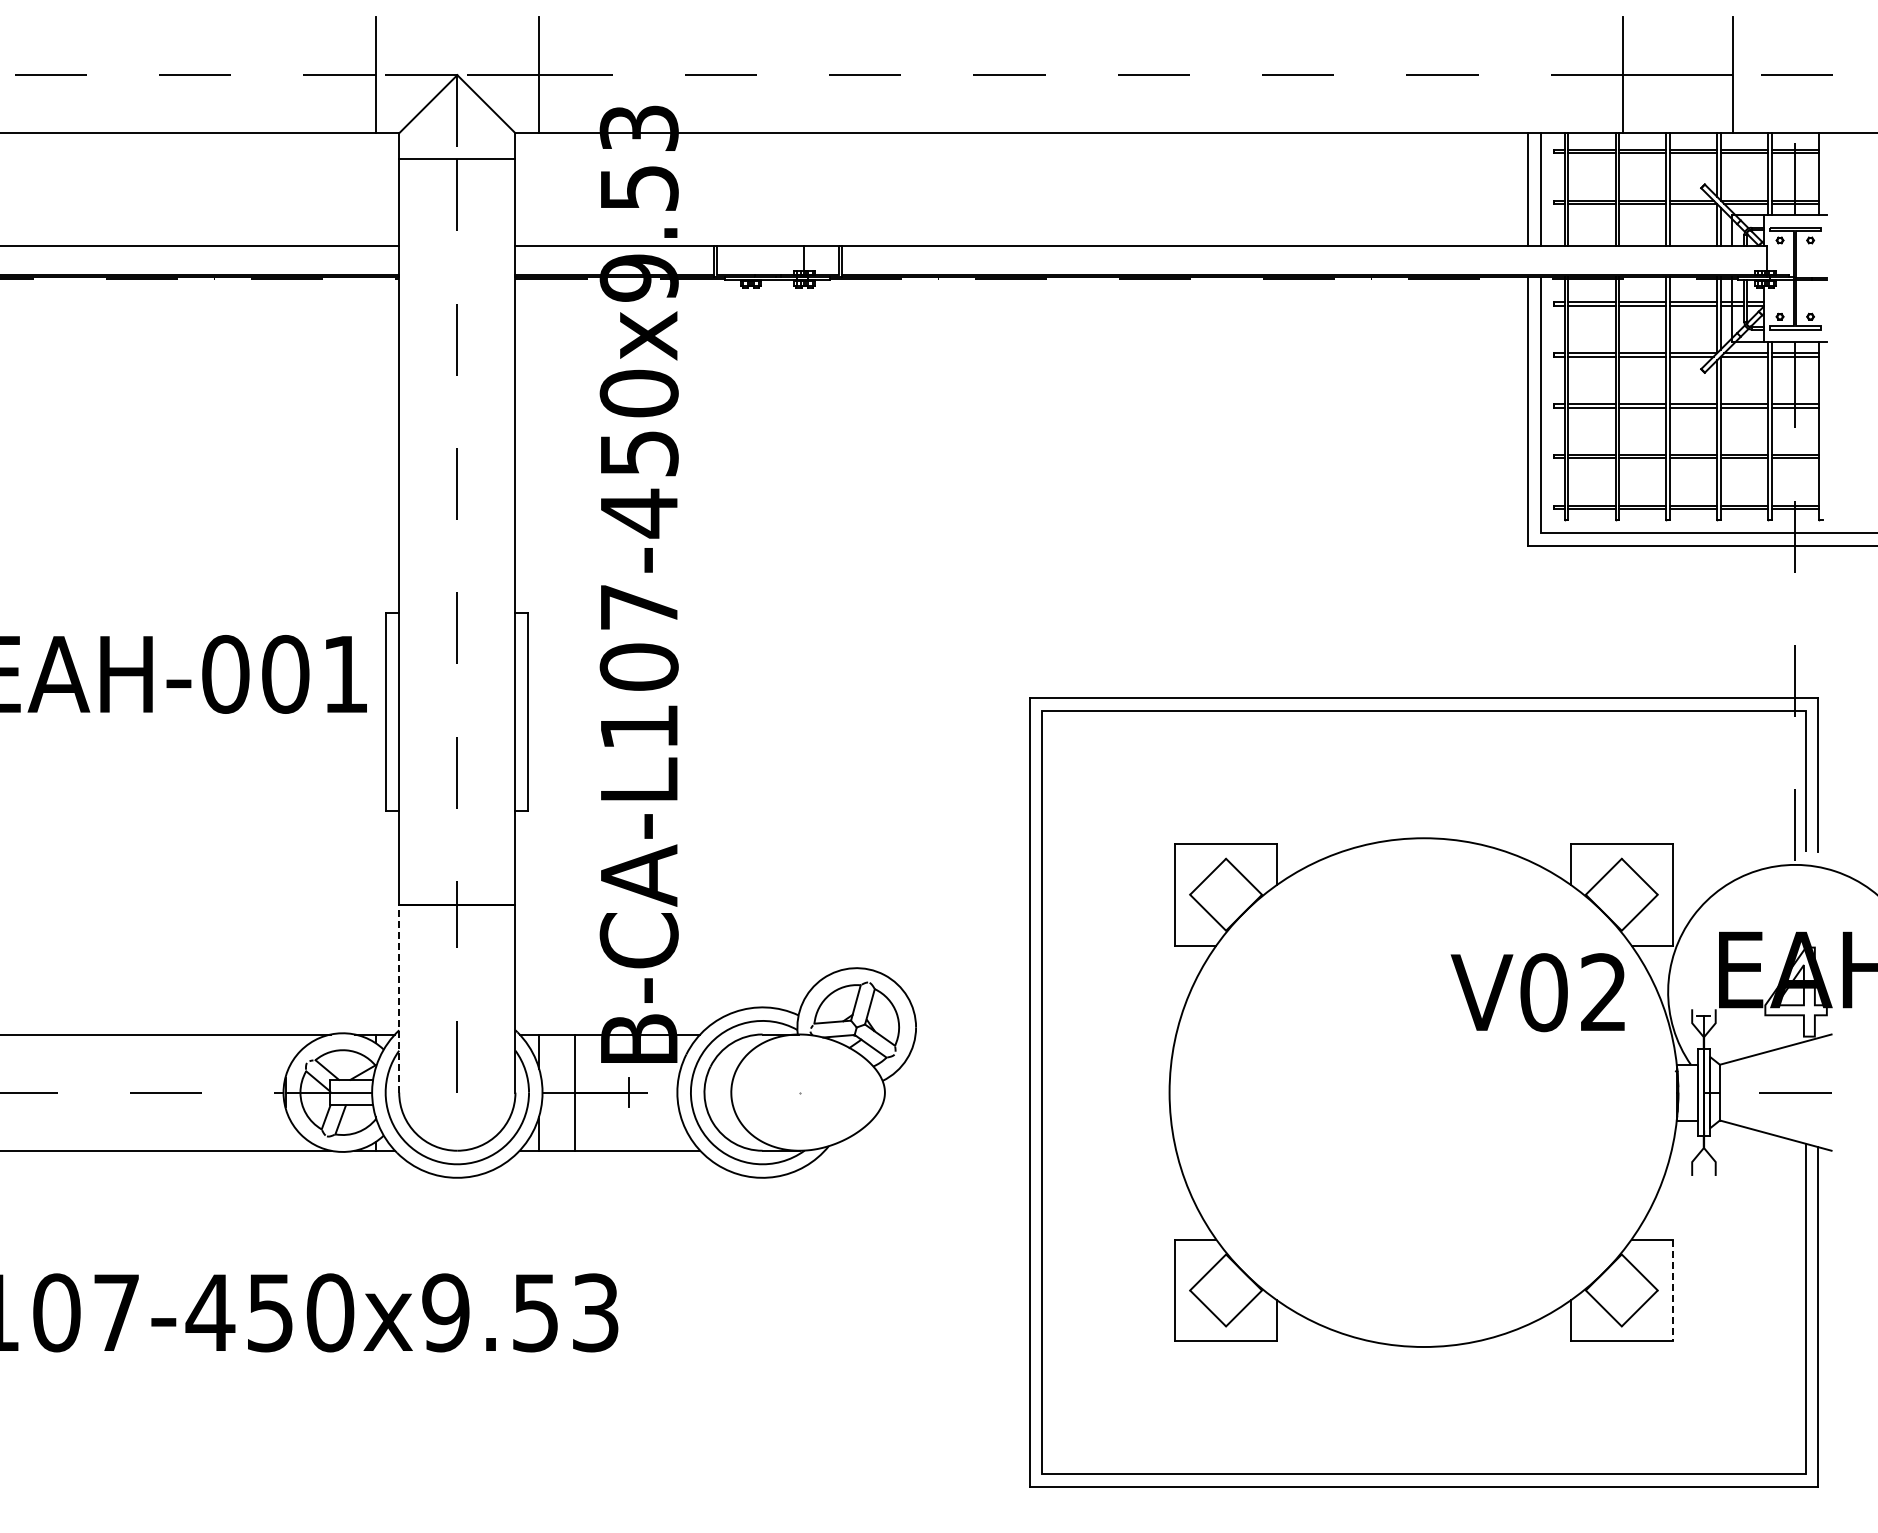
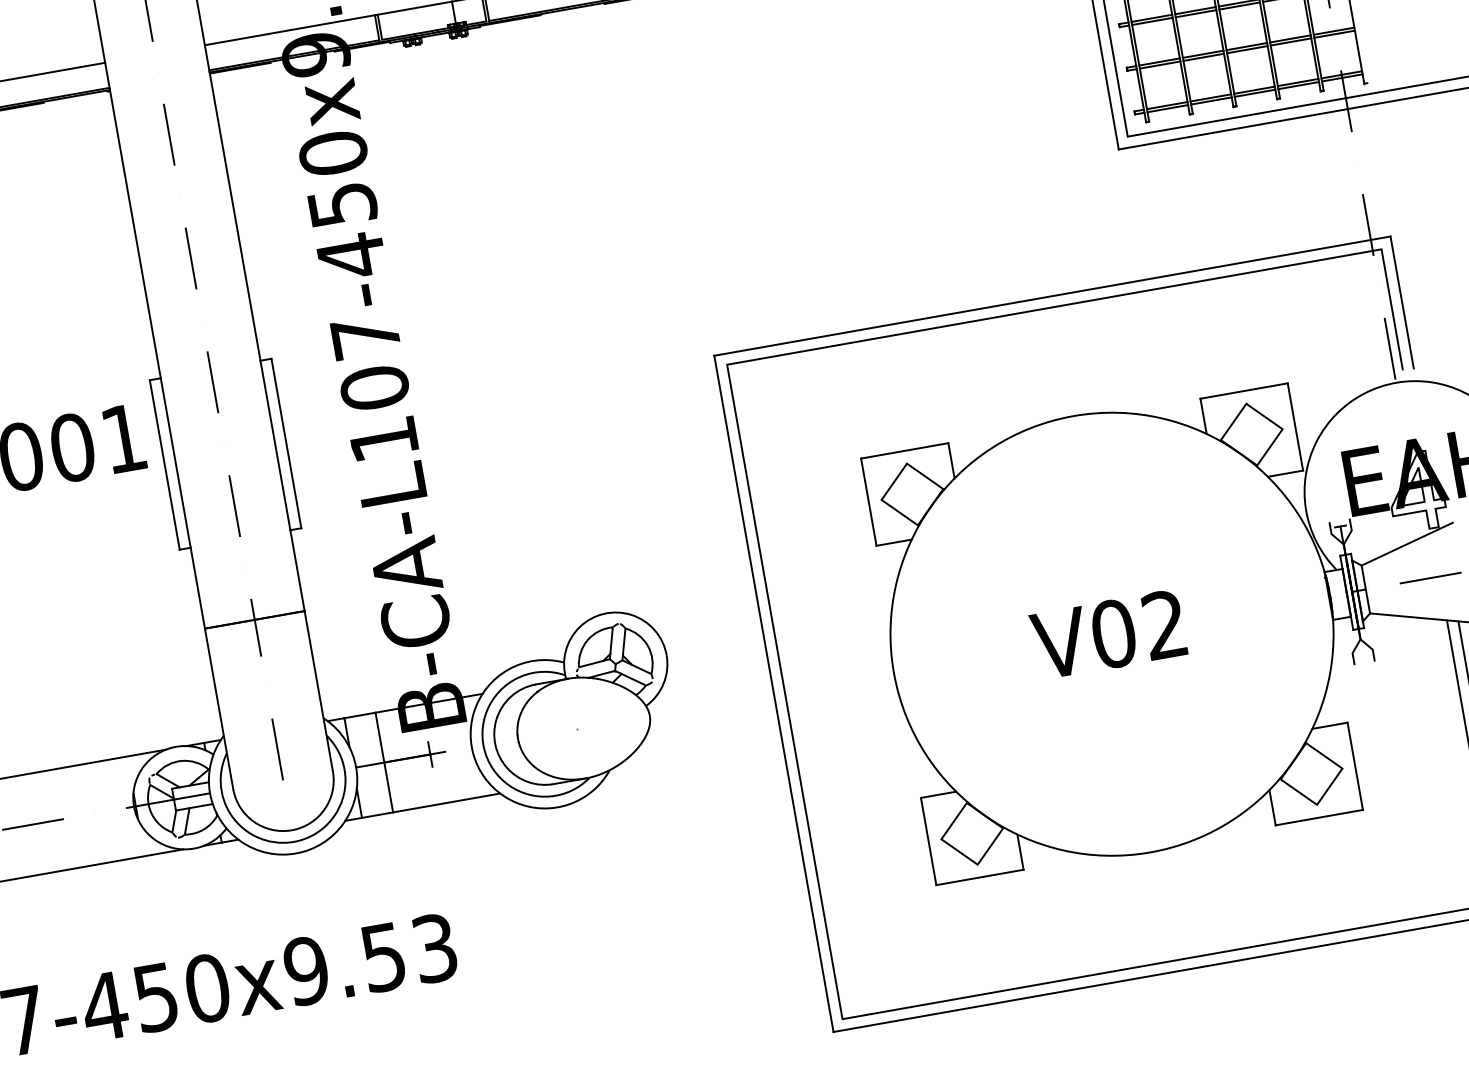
text: (1537, 992) -> (1108, 634), moved
line: (399, 999) -> (219, 709), dashed -> solid
line: (1672, 1290) -> (1355, 766), dashed -> solid

